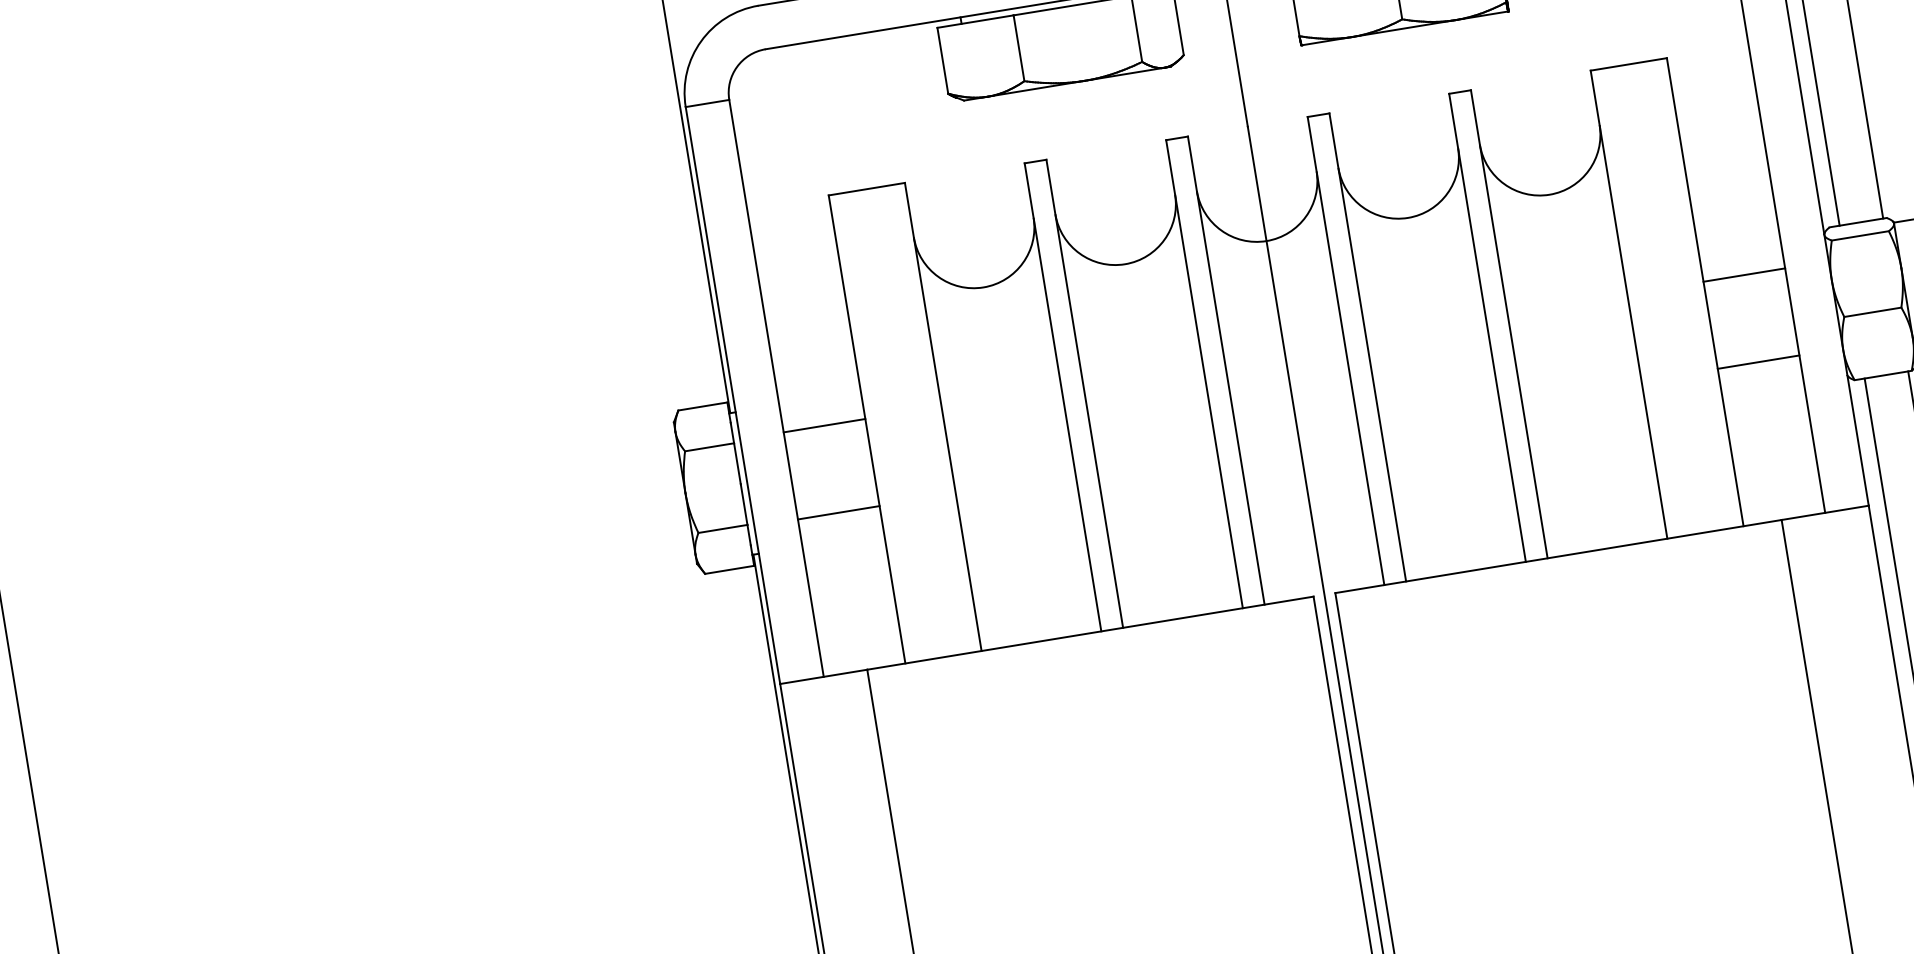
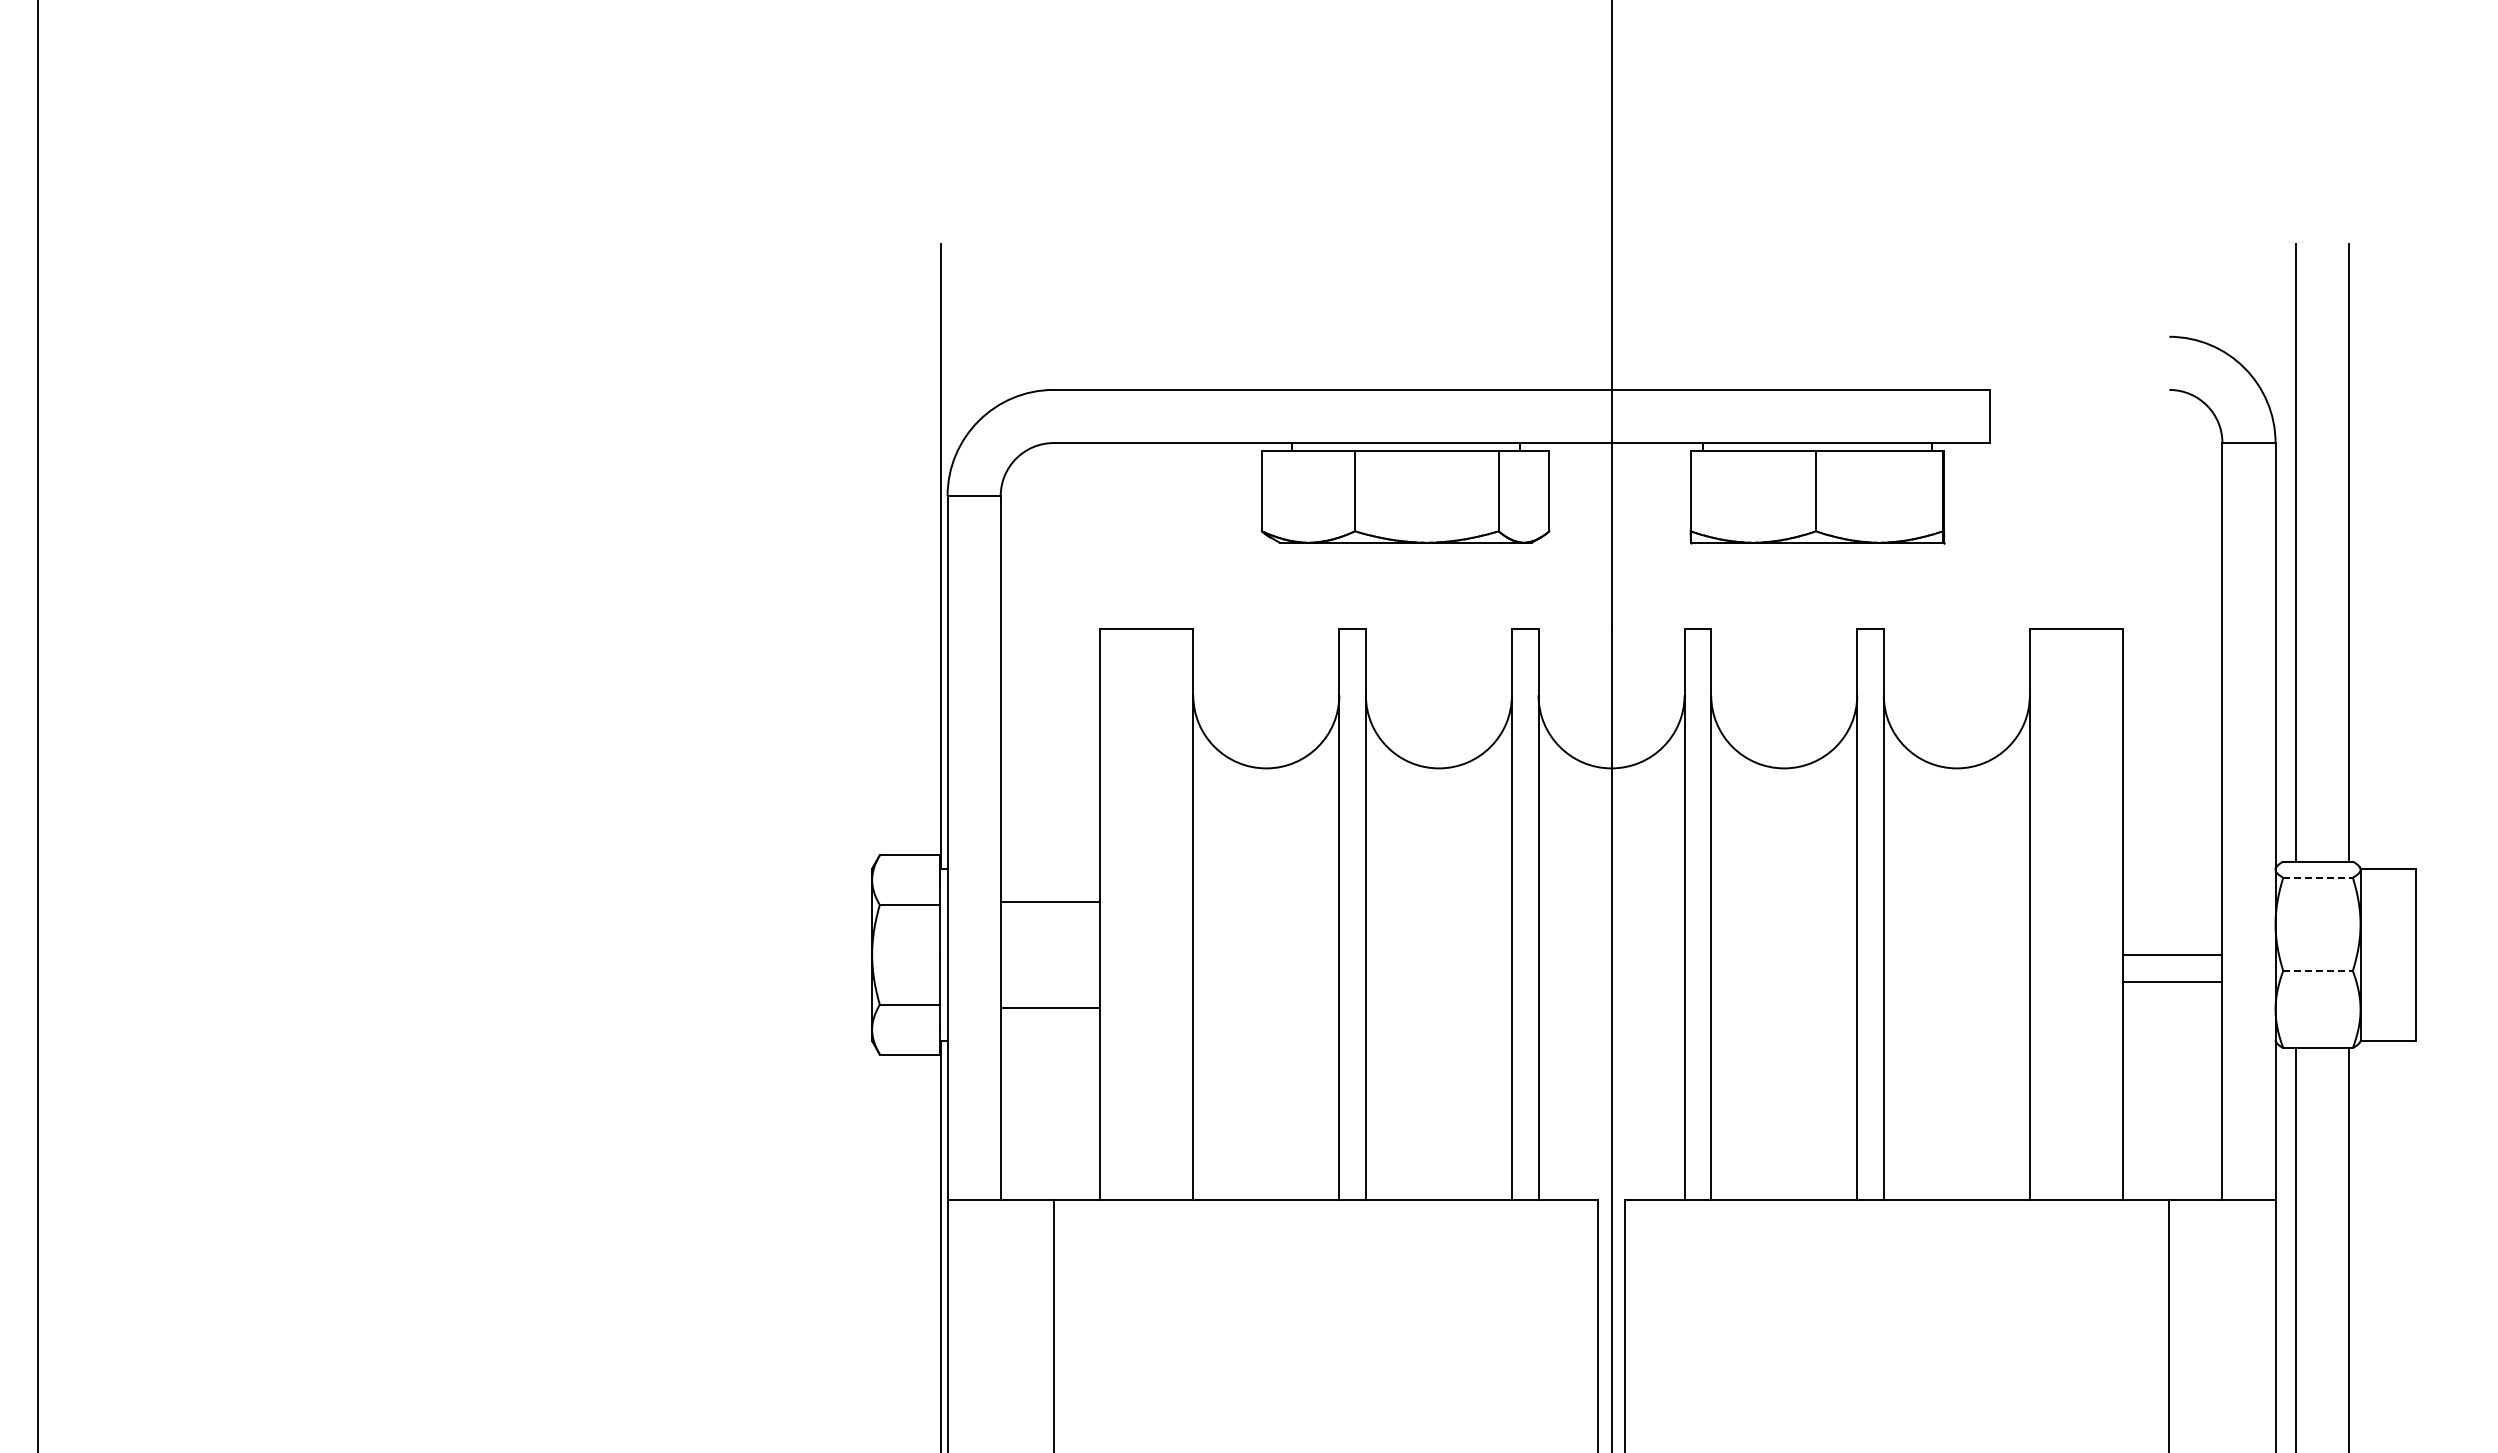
line: (1860, 235) -> (2318, 877), solid -> dashed
line: (1744, 274) -> (2172, 981), moved
line: (1873, 311) -> (2318, 970), solid -> dashed
line: (1758, 361) -> (2172, 954), moved

